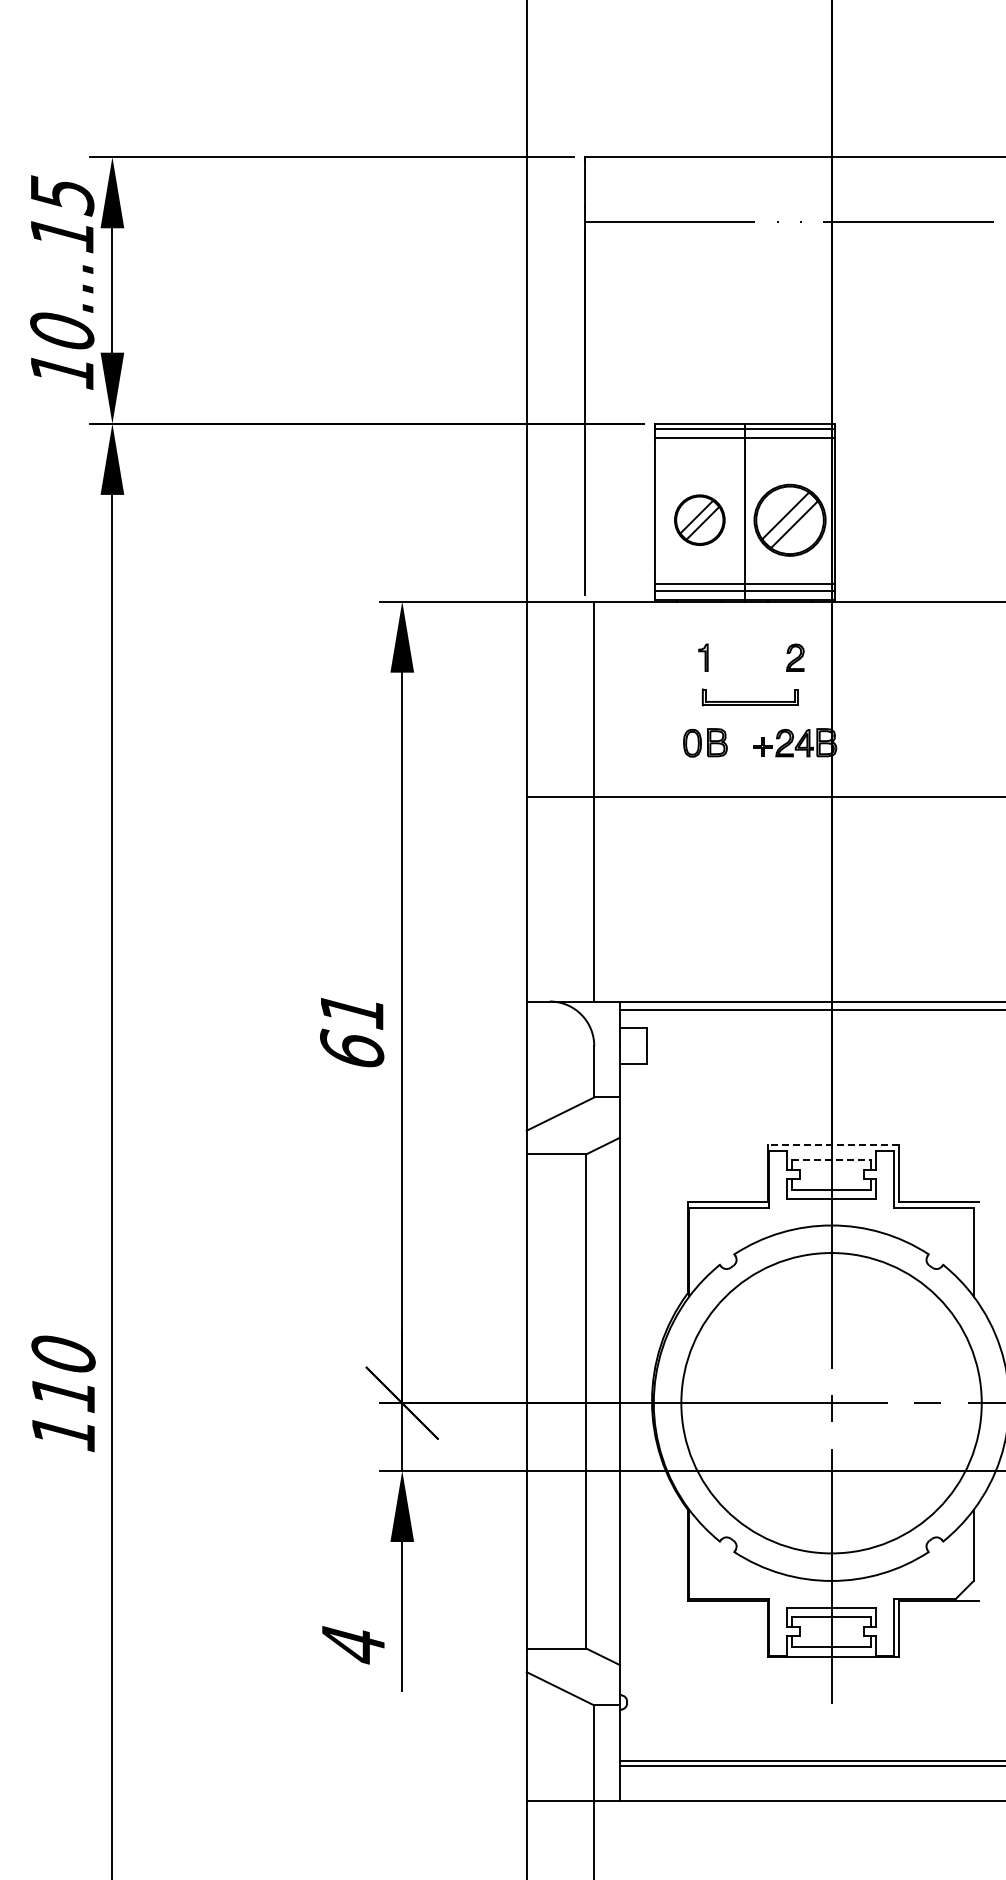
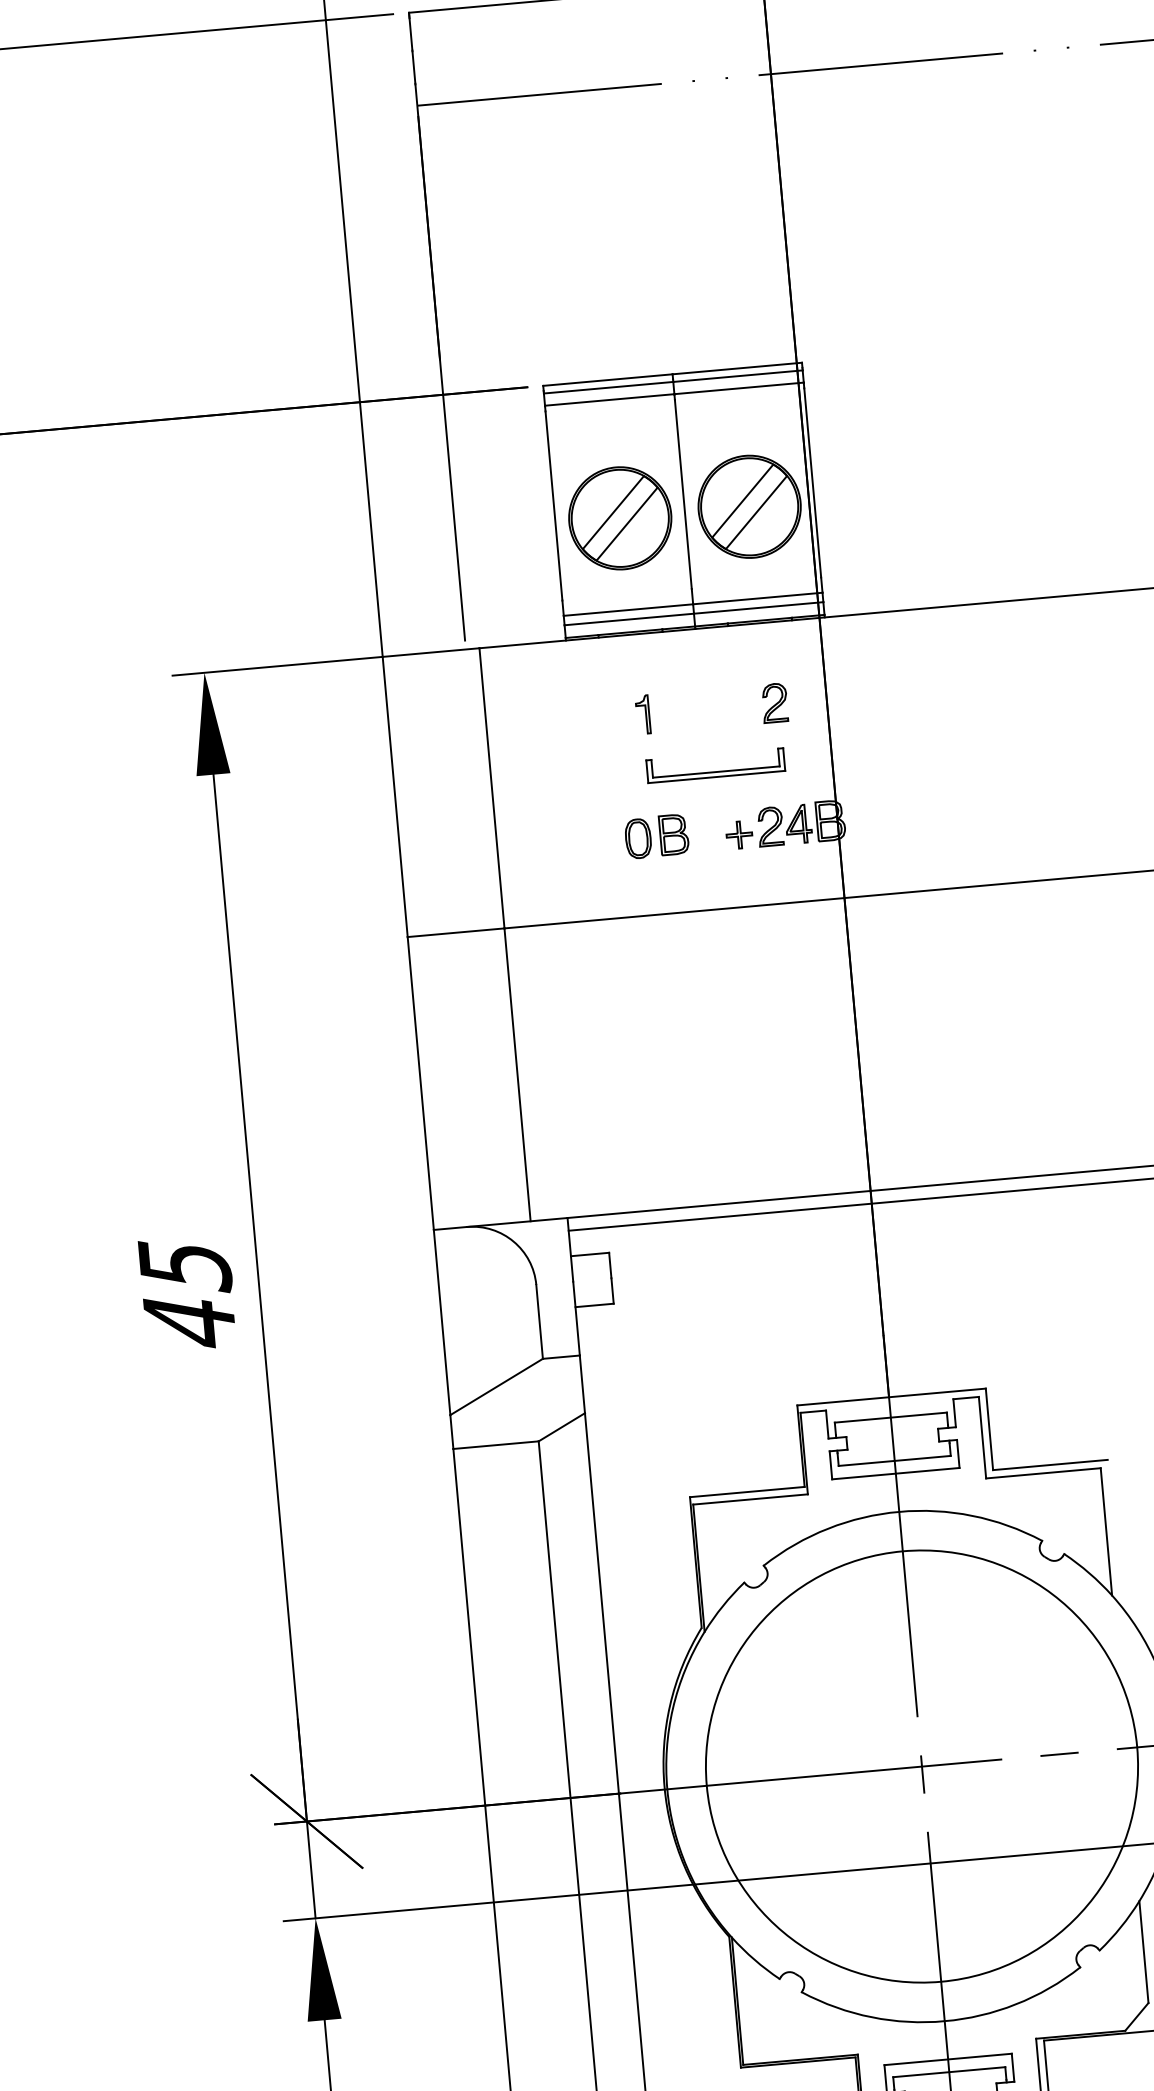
part: (699, 519) -> (619, 517), size x1.43
text: (352, 1030) -> (187, 1293), 61 -> 45
line: (833, 1145) -> (891, 1397), dashed -> solid
line: (832, 1159) -> (892, 1417), dashed -> solid

